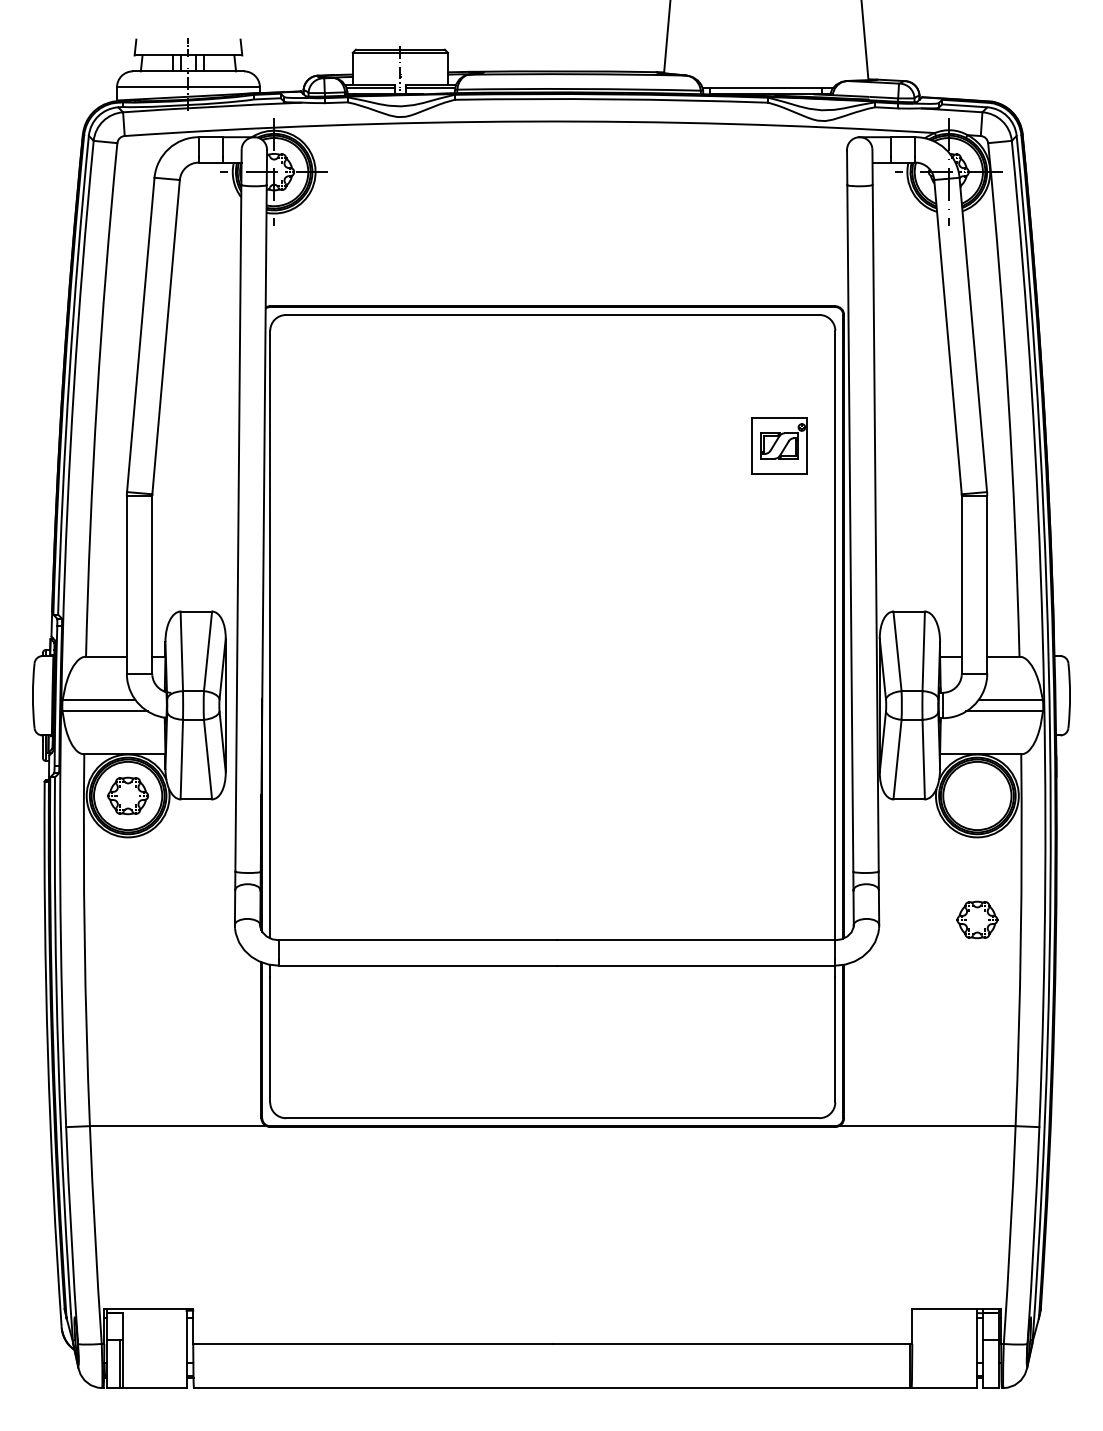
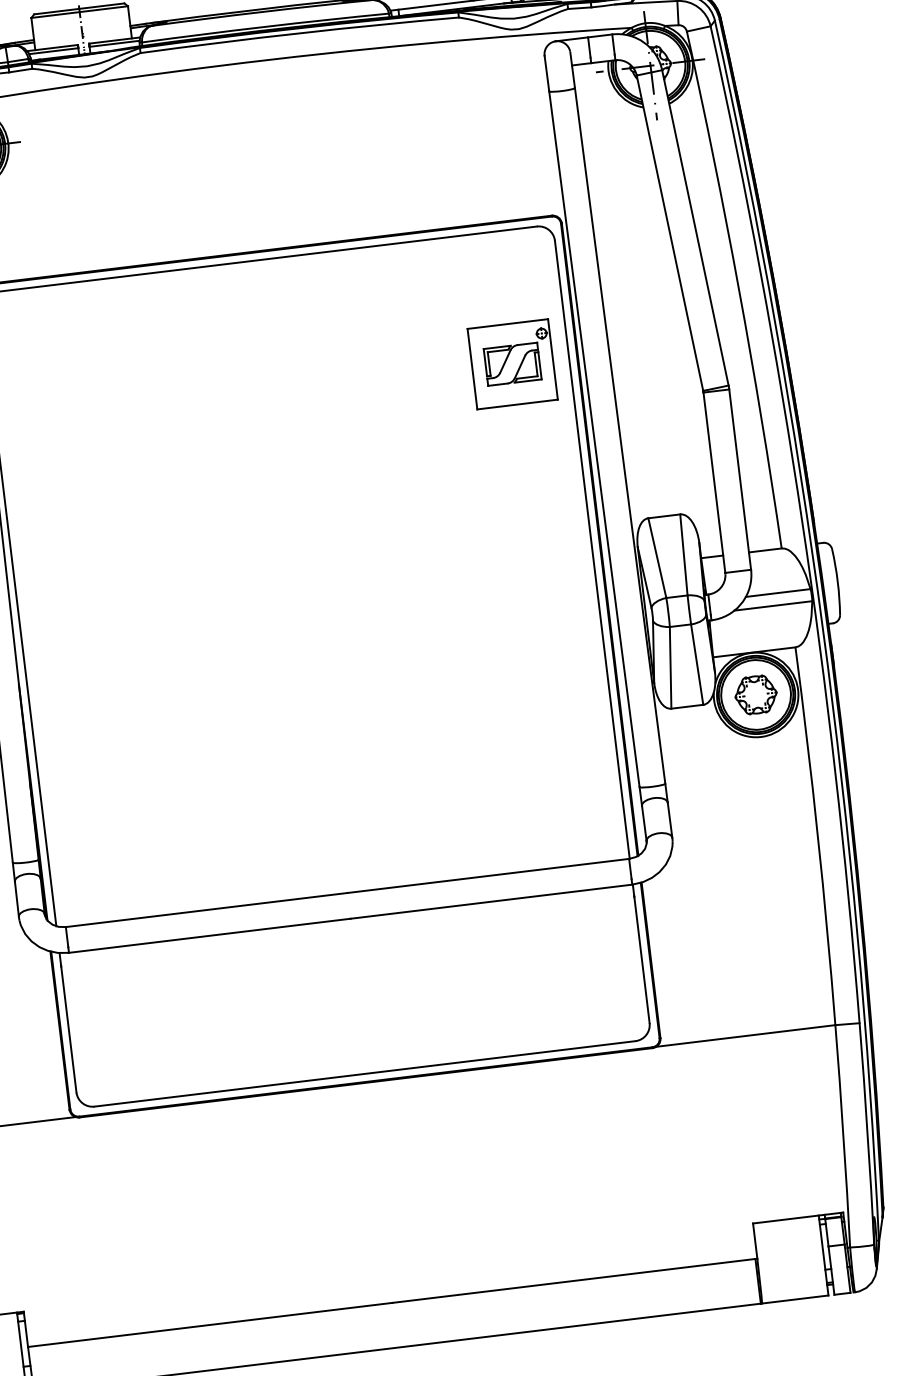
part: (779, 445) -> (512, 363), size x1.43
part: (977, 919) -> (756, 694), moved

